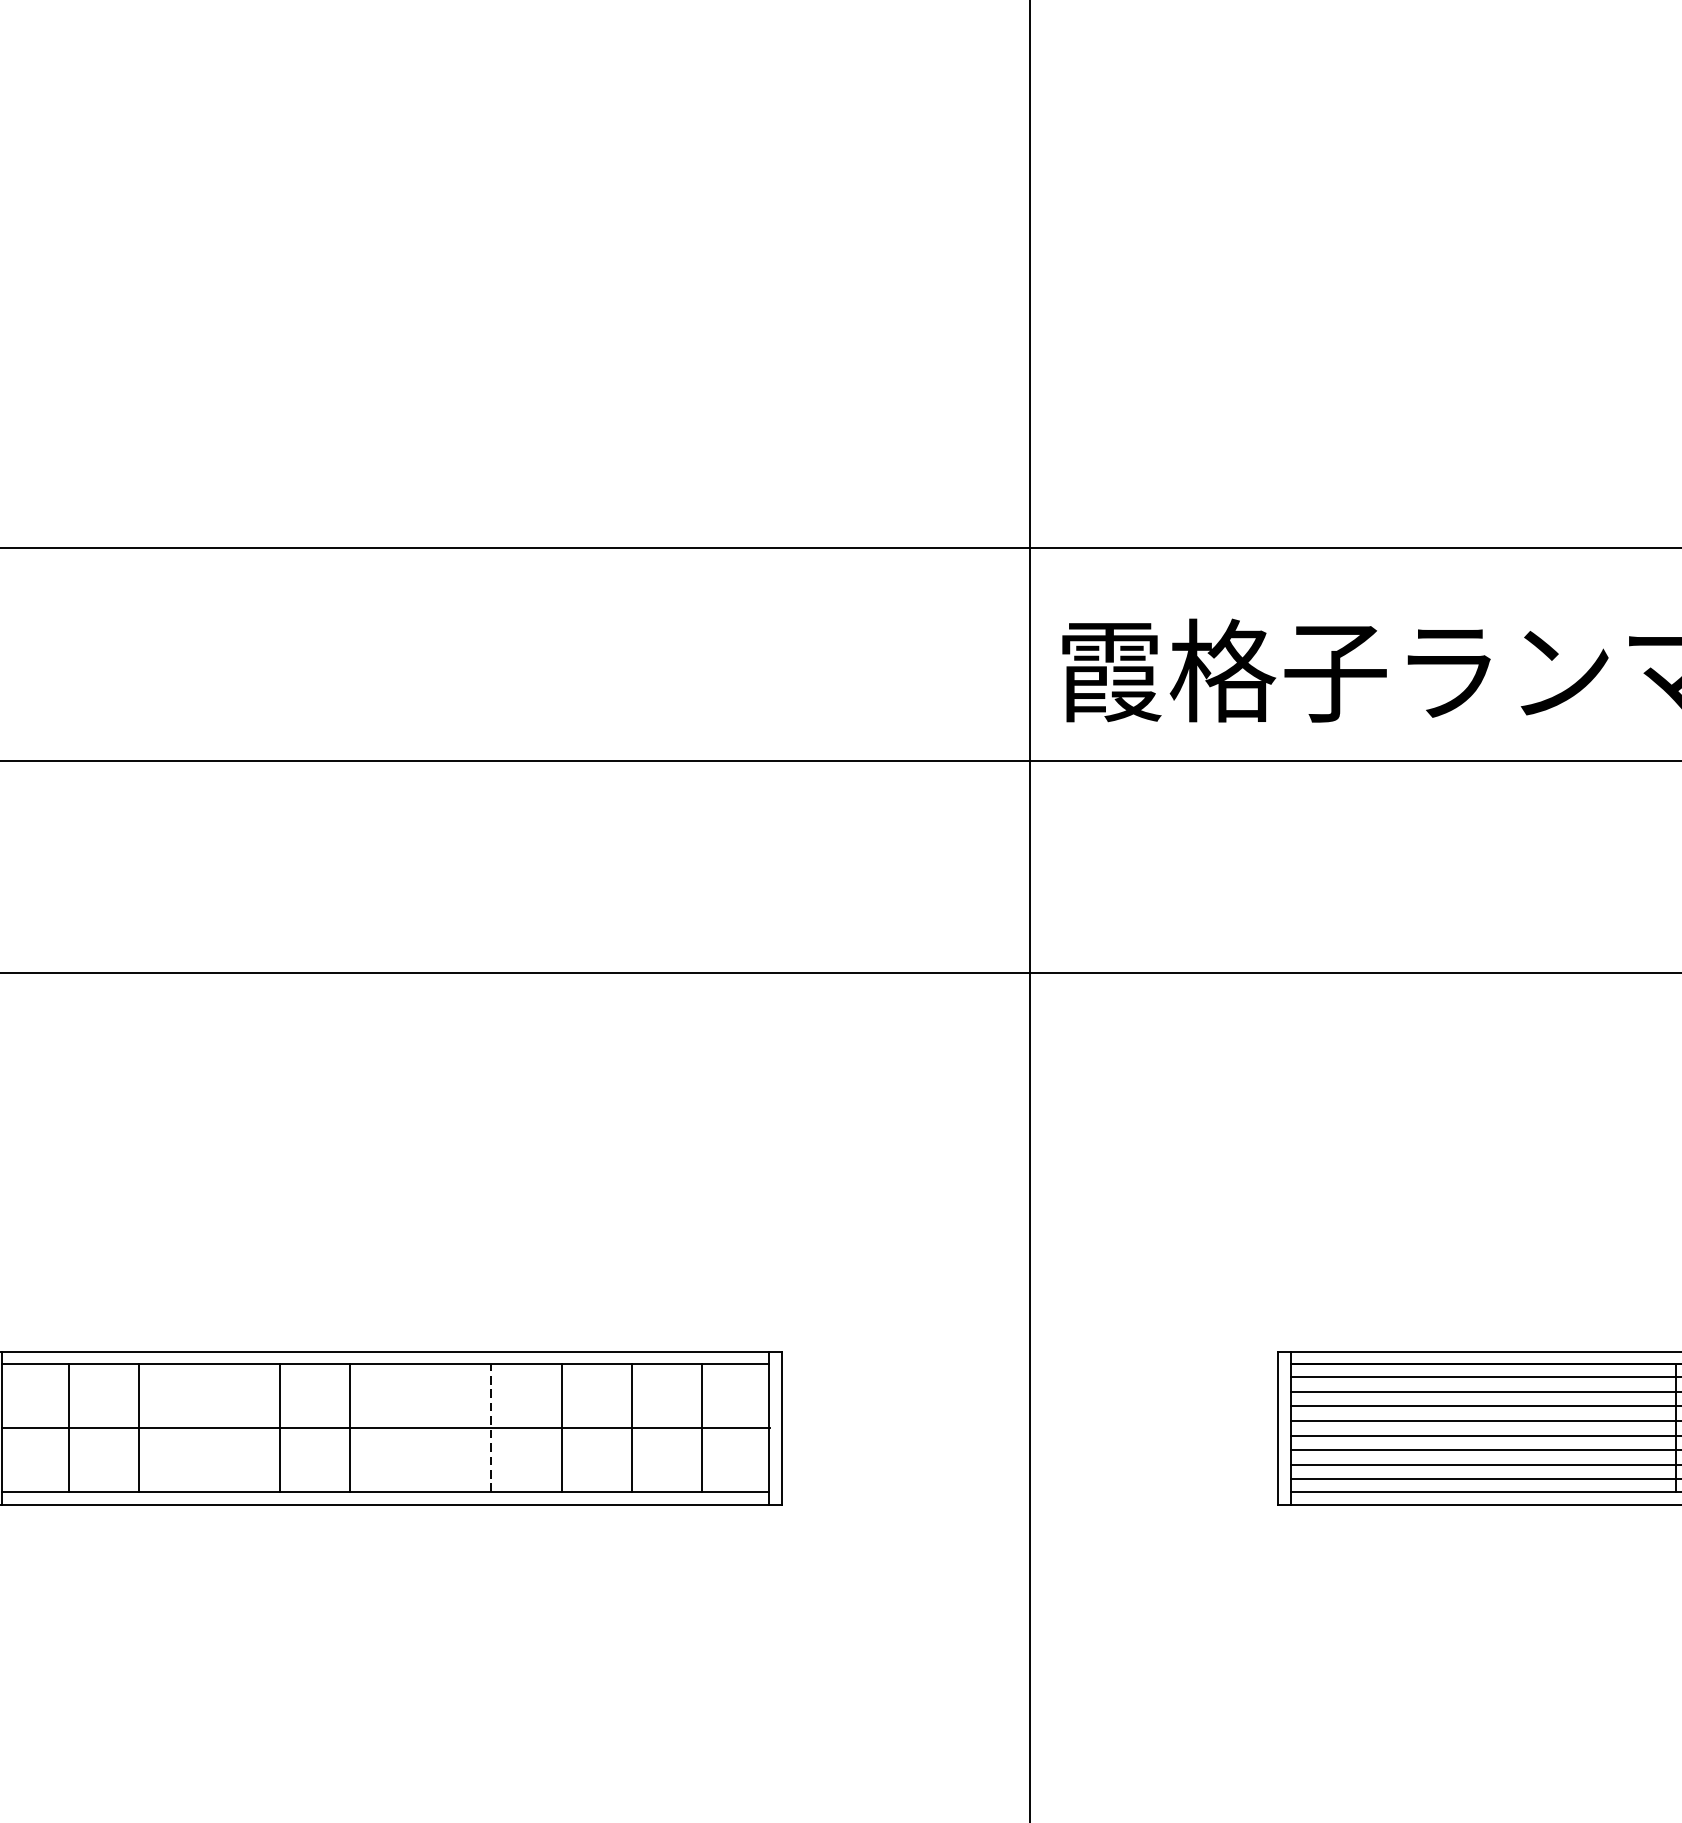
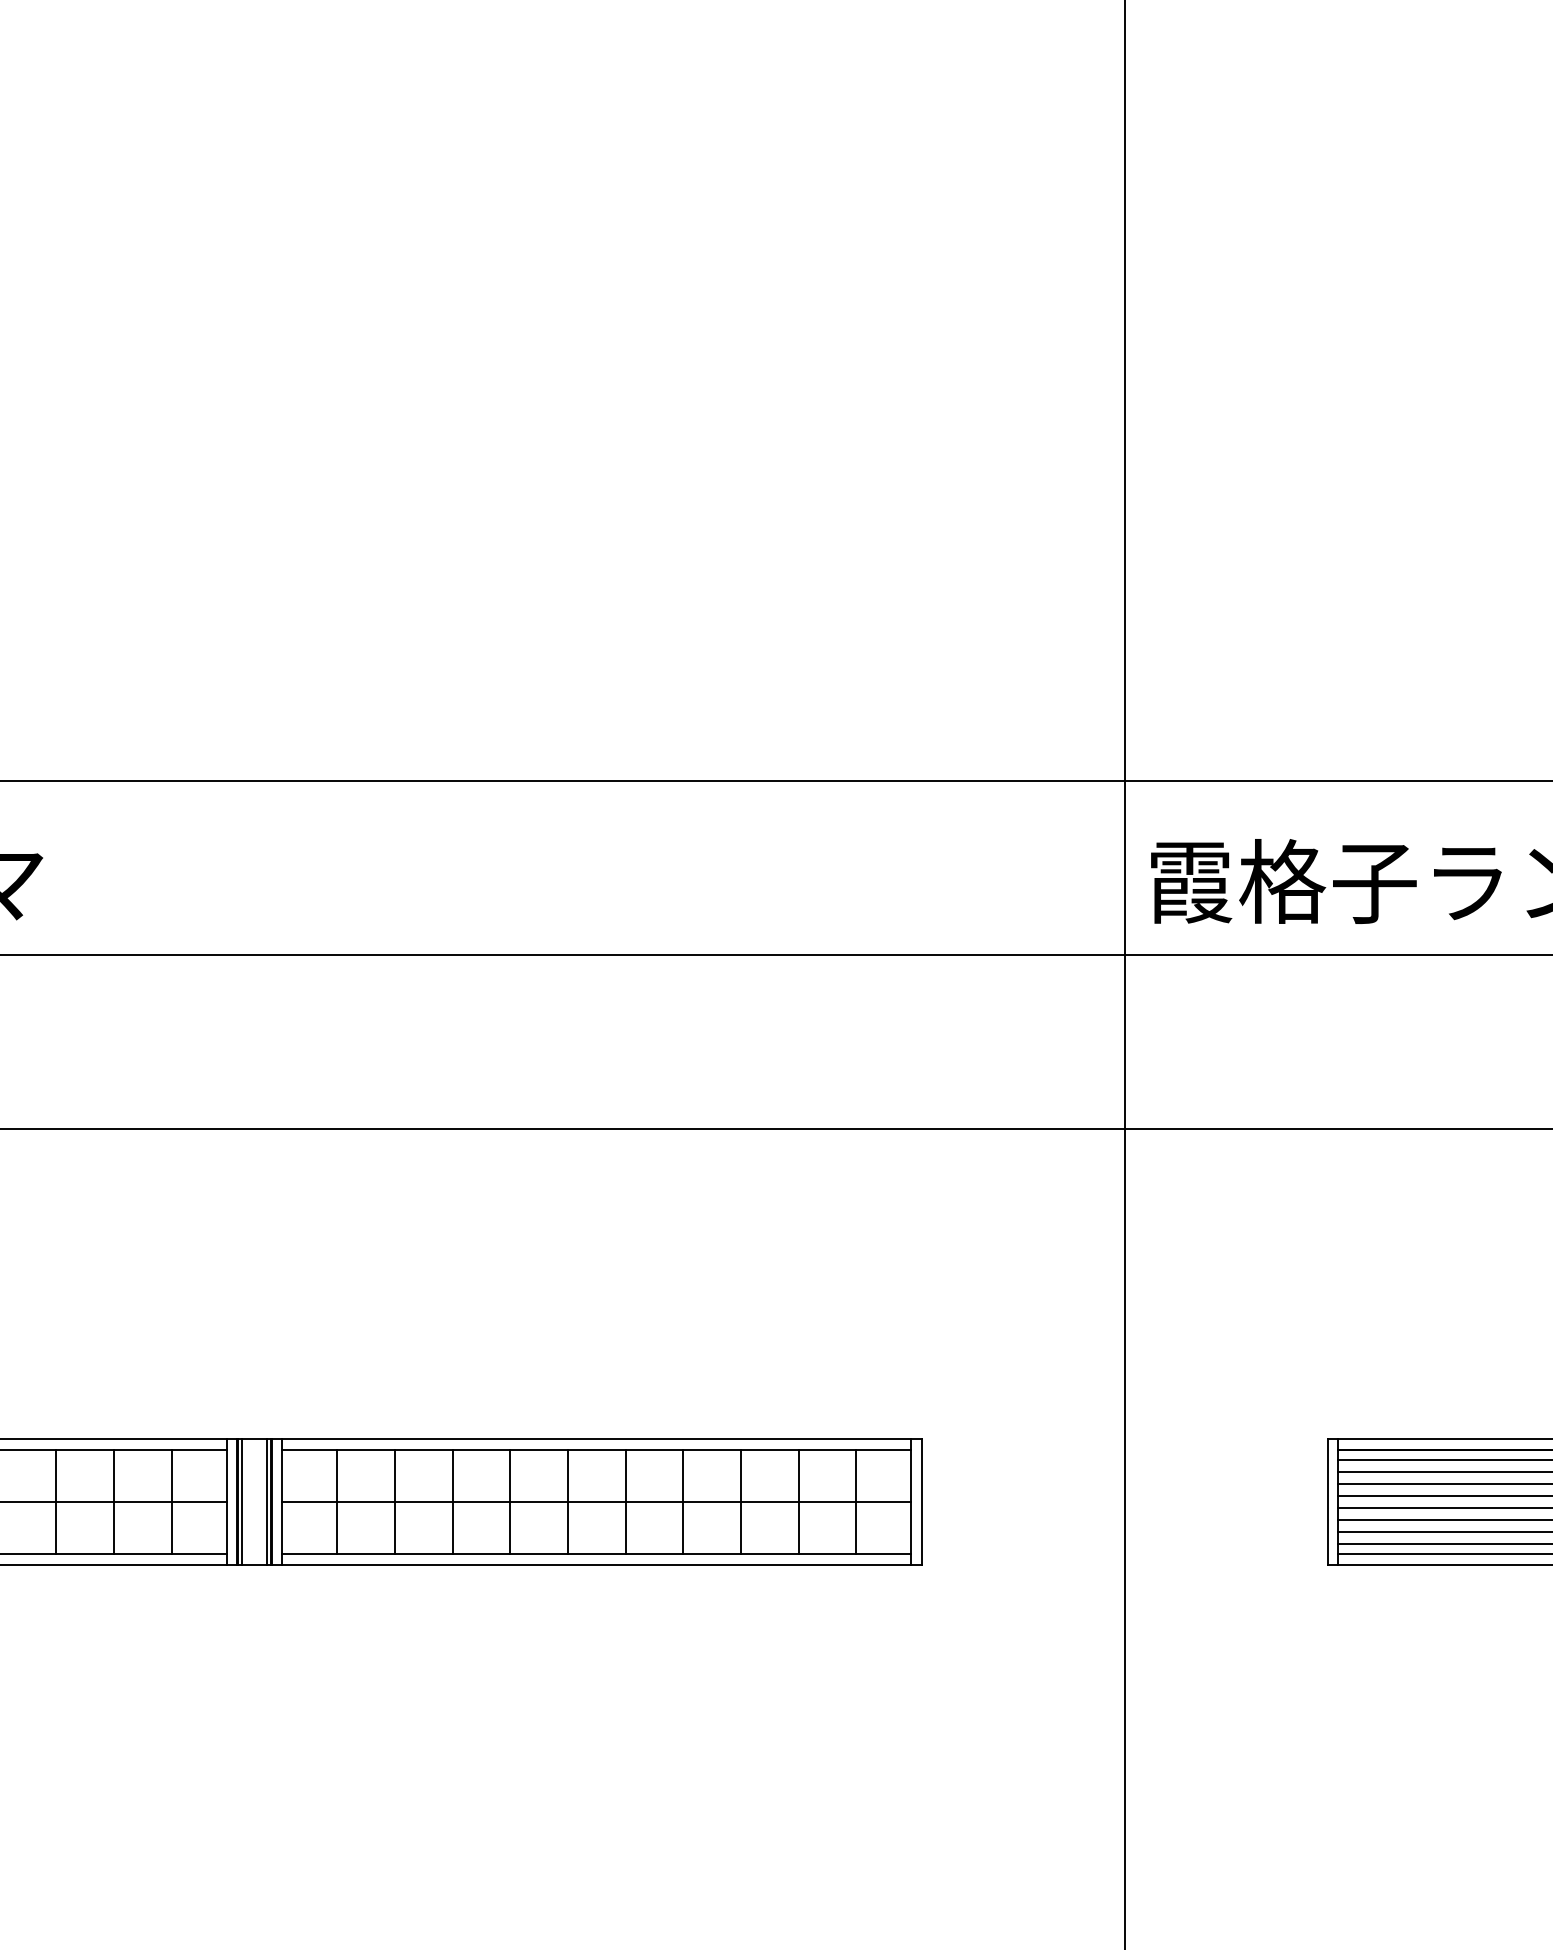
line: (209, 1427) -> (452, 1501), added
line: (420, 1427) -> (625, 1501), added
line: (491, 1427) -> (683, 1501), dashed -> solid

